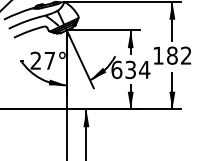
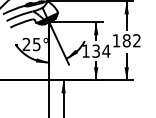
text: (49, 60) -> (36, 44), 27° -> 25°
text: (116, 69) -> (85, 50), 634 -> 134

